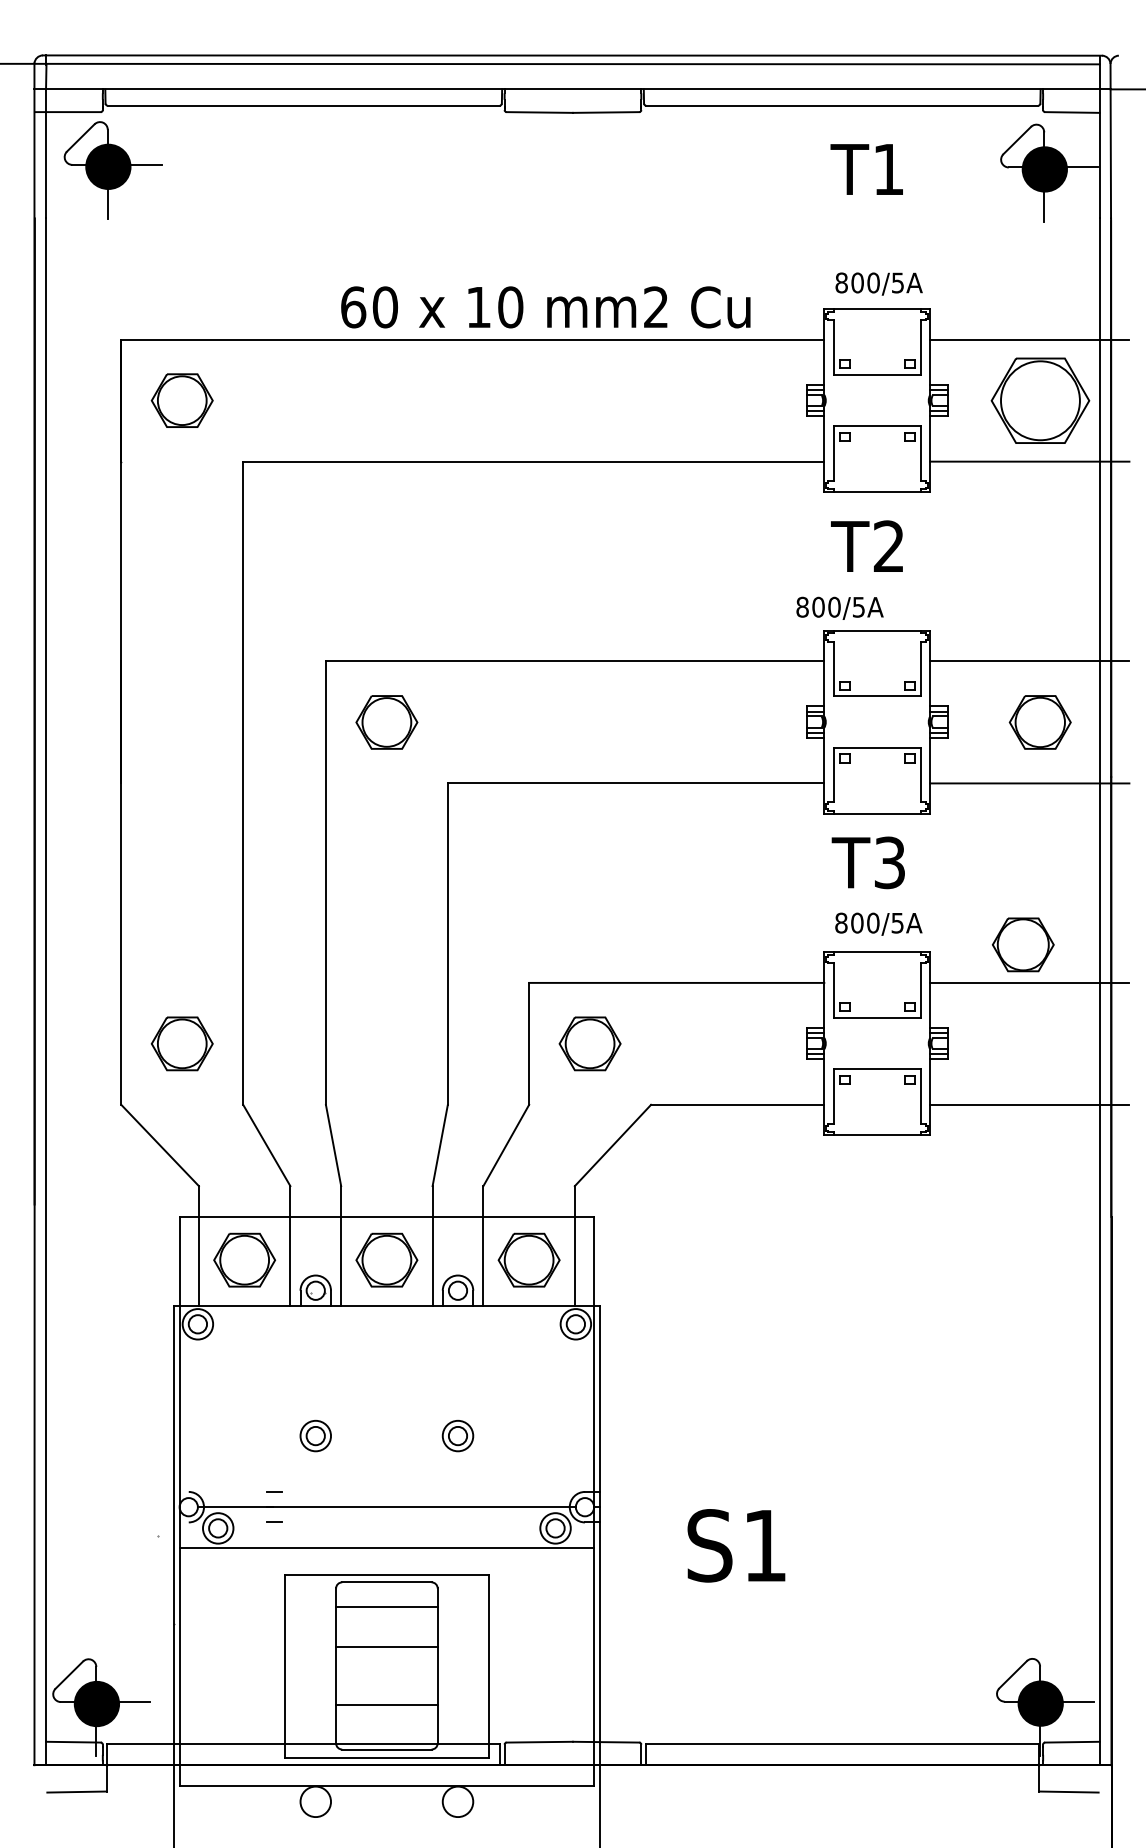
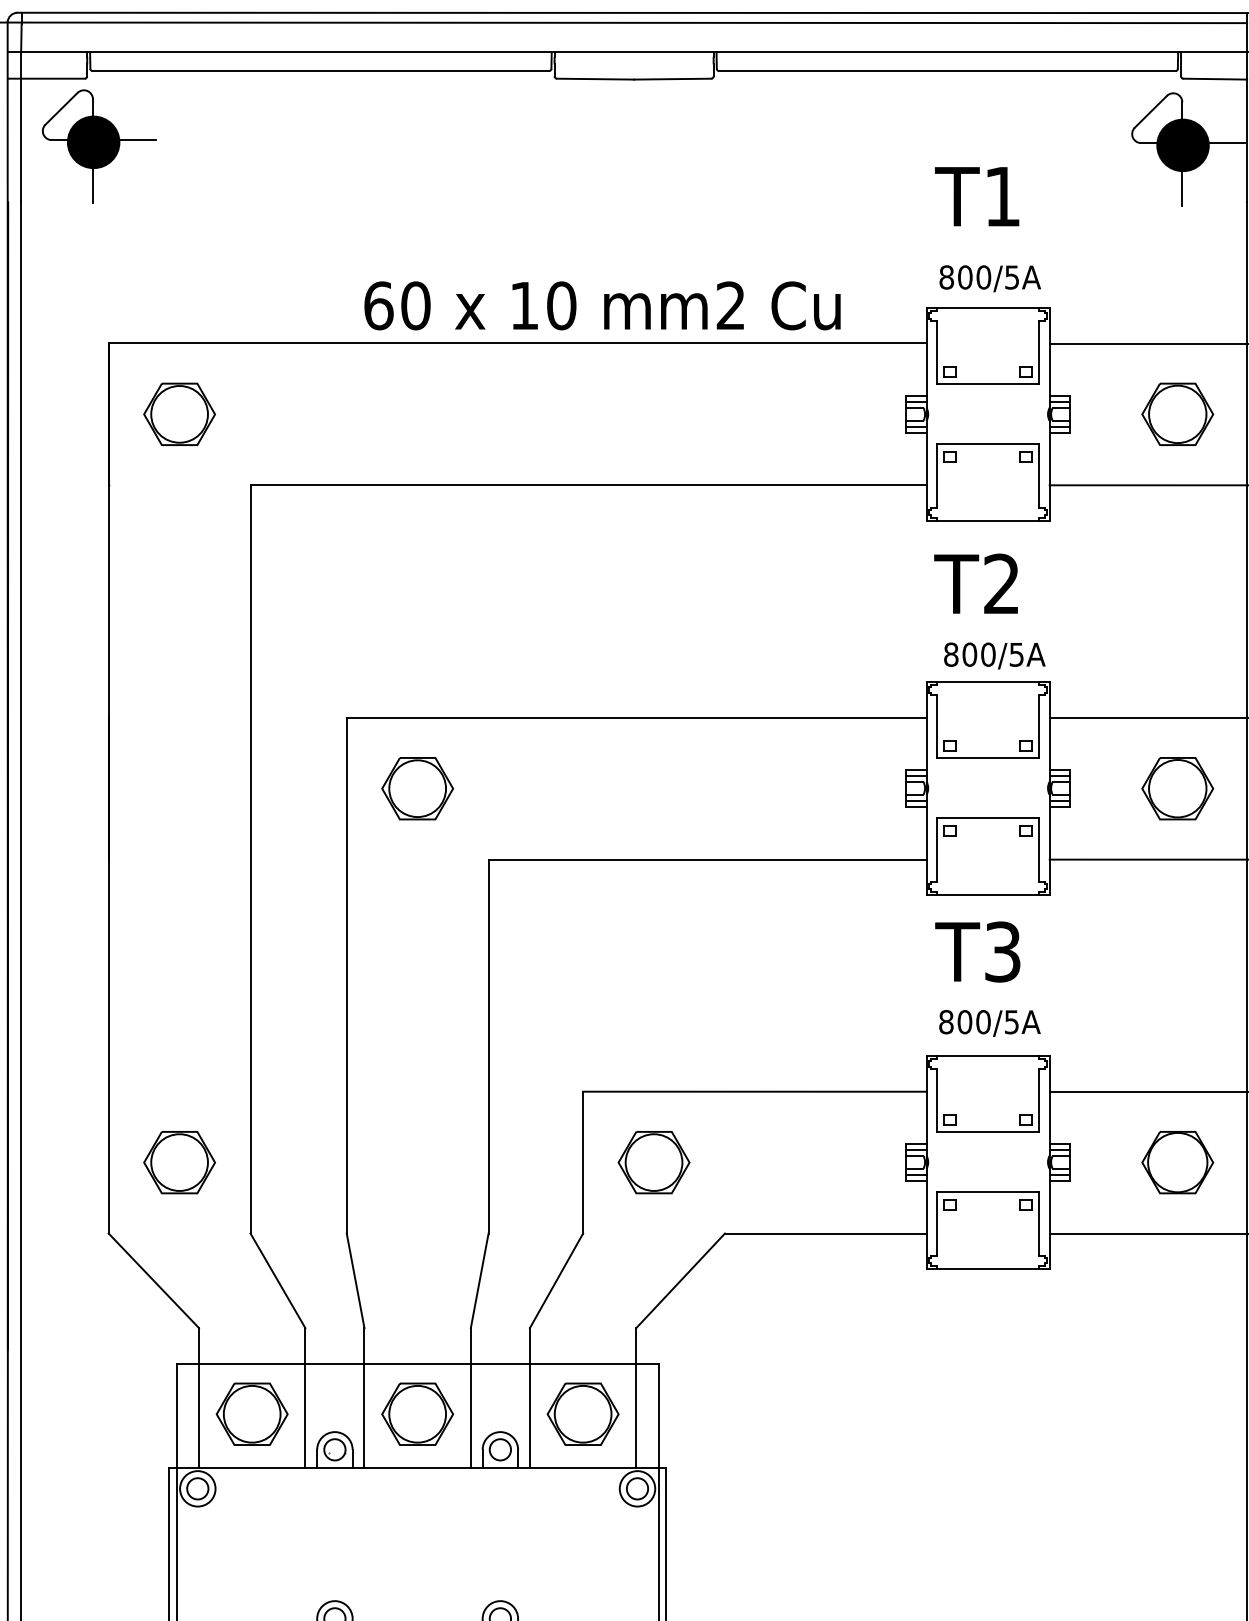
text: (866, 169) -> (976, 196), moved
part: (1039, 400) -> (1176, 414), size x0.62
text: (839, 607) -> (994, 654), moved
part: (1023, 944) -> (1177, 1162), moved

